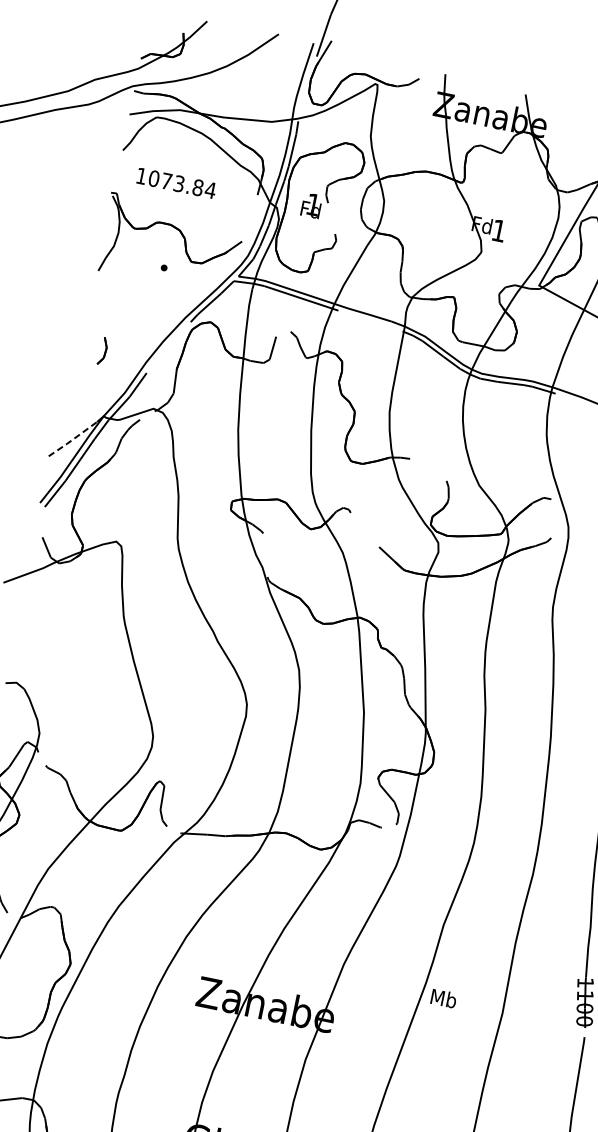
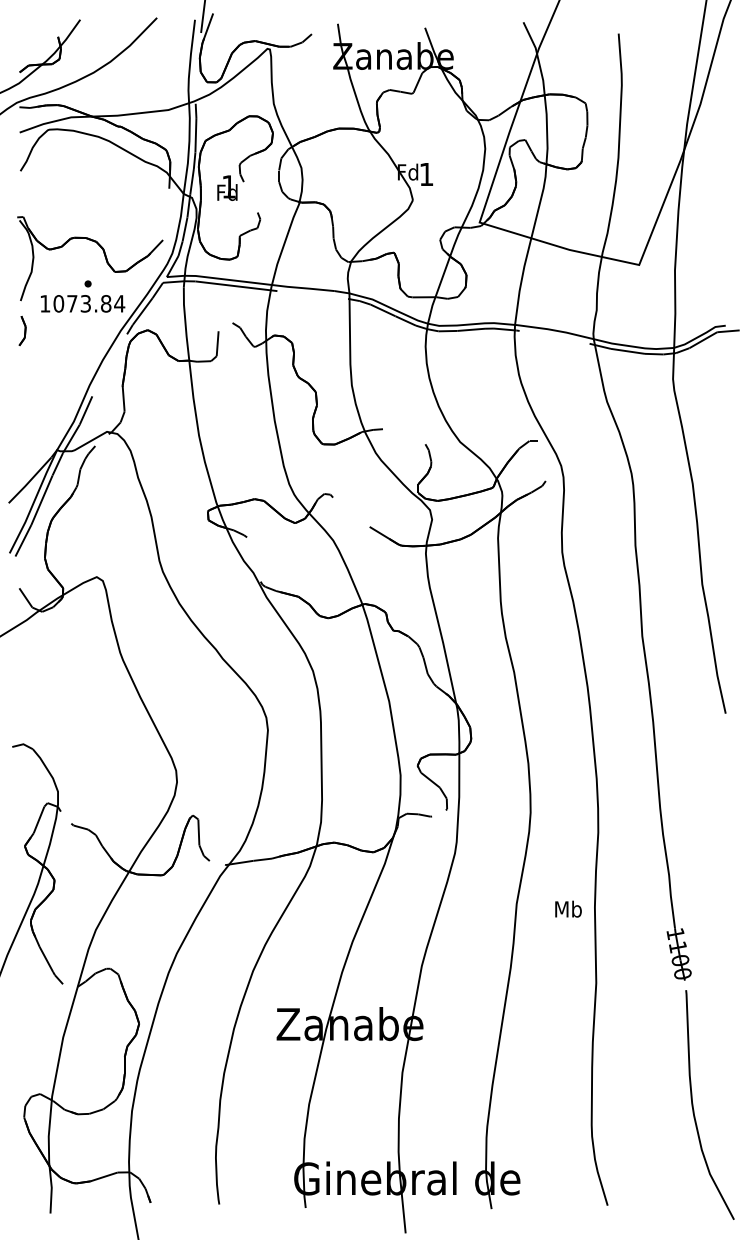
text: (177, 183) -> (83, 303), moved
part: (102, 351) -> (22, 331), moved
line: (73, 439) -> (30, 480), dashed -> solid
text: (444, 997) -> (568, 908), moved

